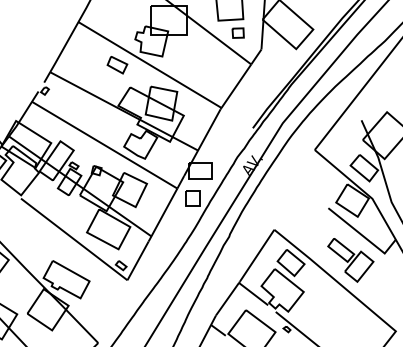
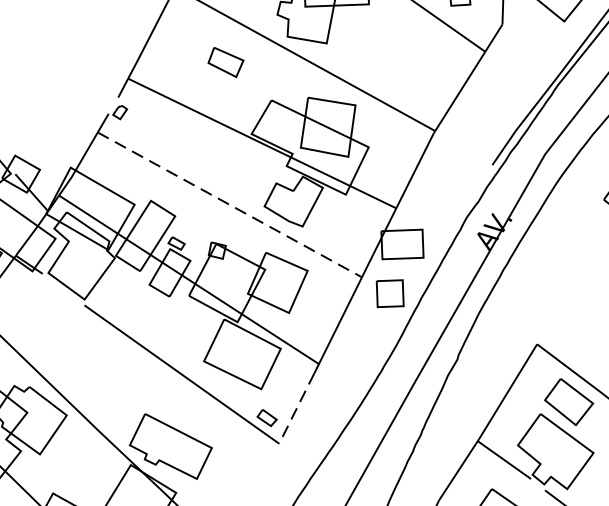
part: (117, 65) -> (226, 63), moved
line: (104, 145) -> (229, 205), solid -> dashed
line: (137, 261) -> (295, 409), solid -> dashed

